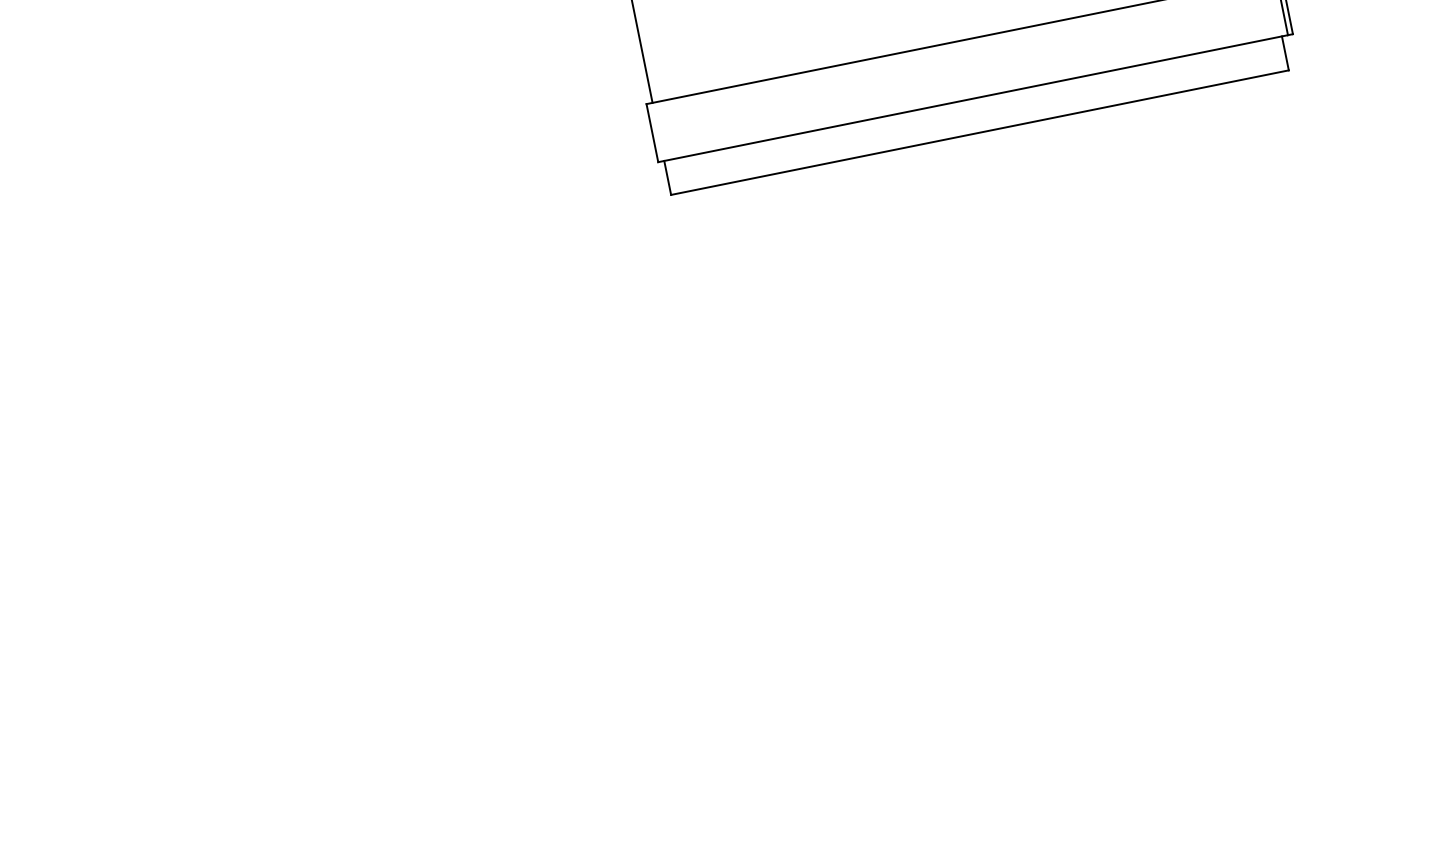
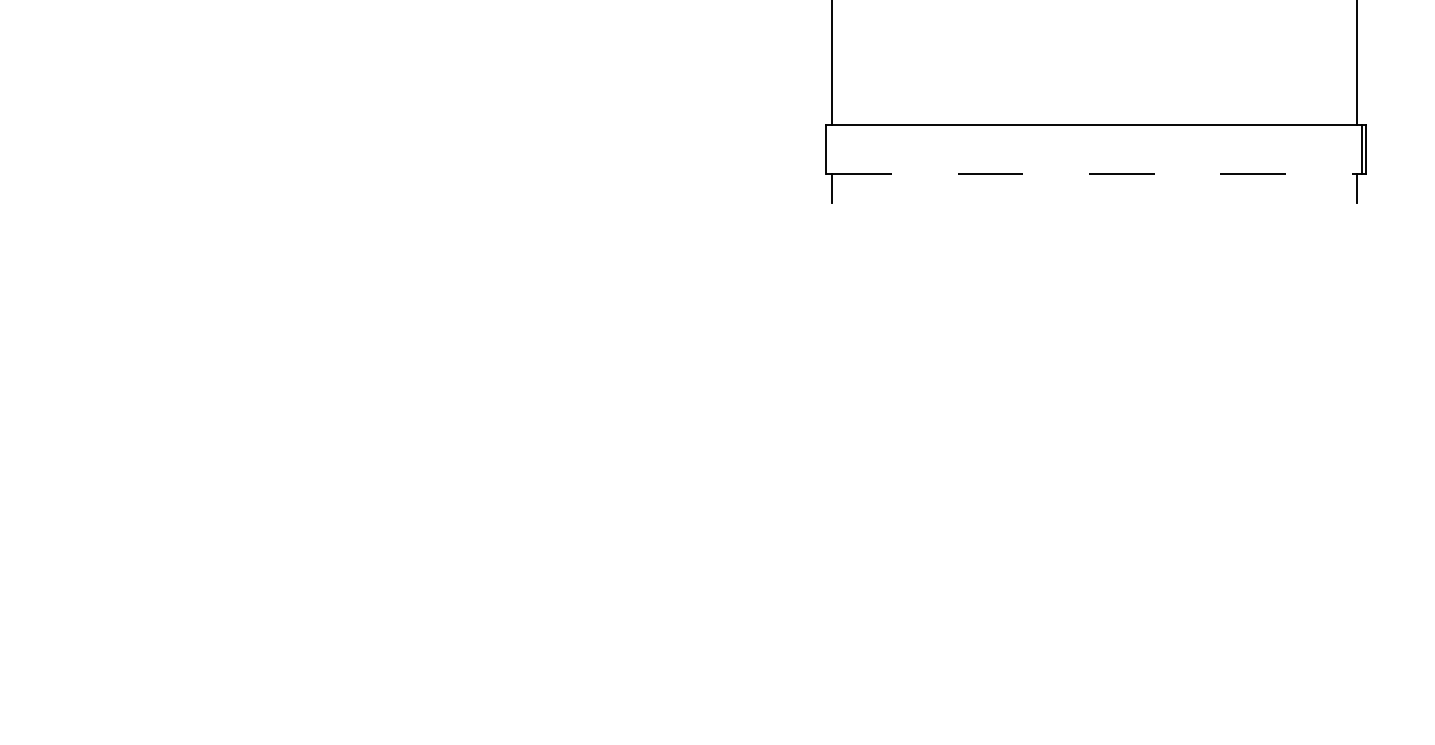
line: (973, 98) -> (1094, 174), solid -> dashed
line: (979, 133) -> (1093, 203), removed

